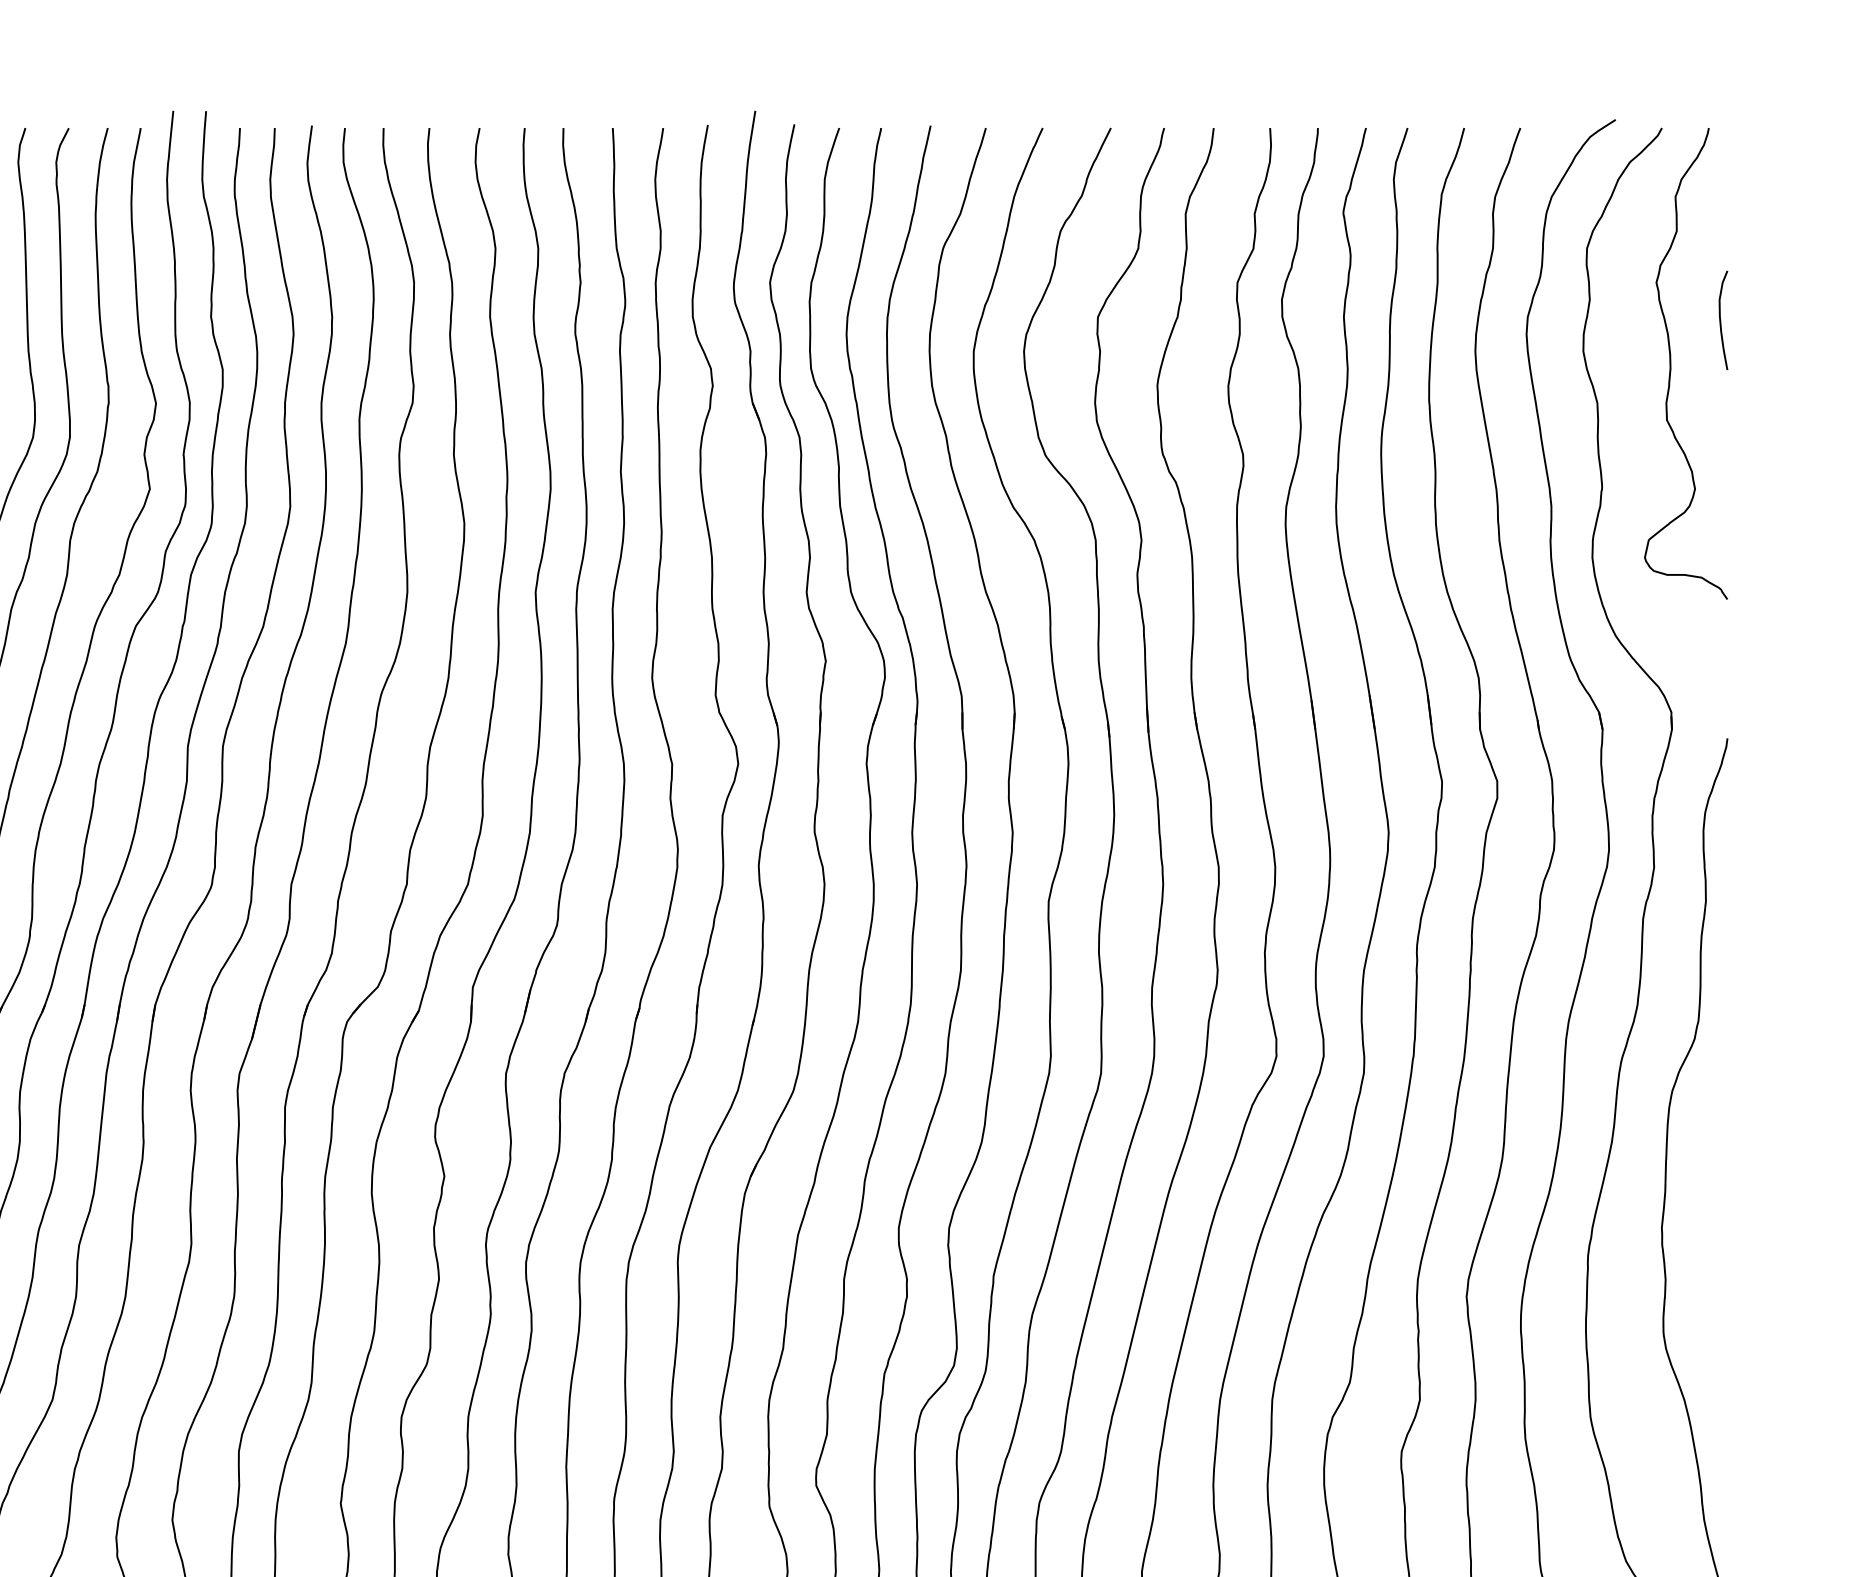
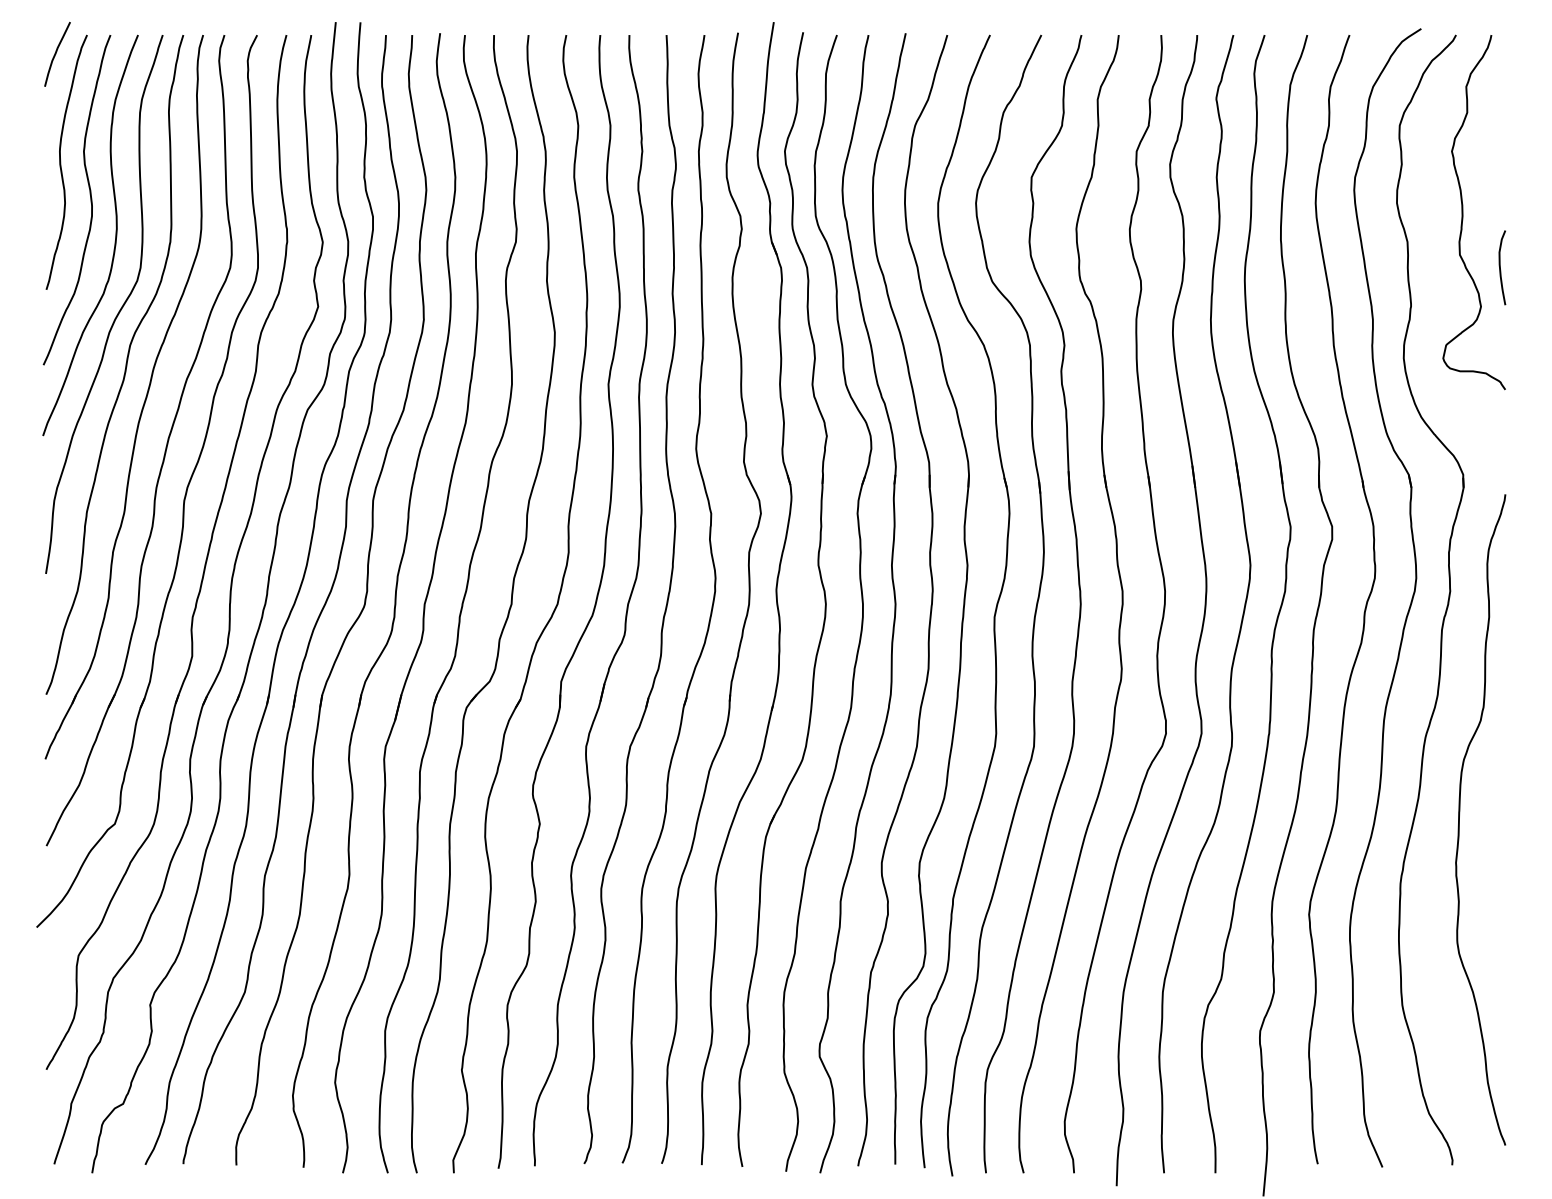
curve: (1720, 319) -> (1500, 267), moved

